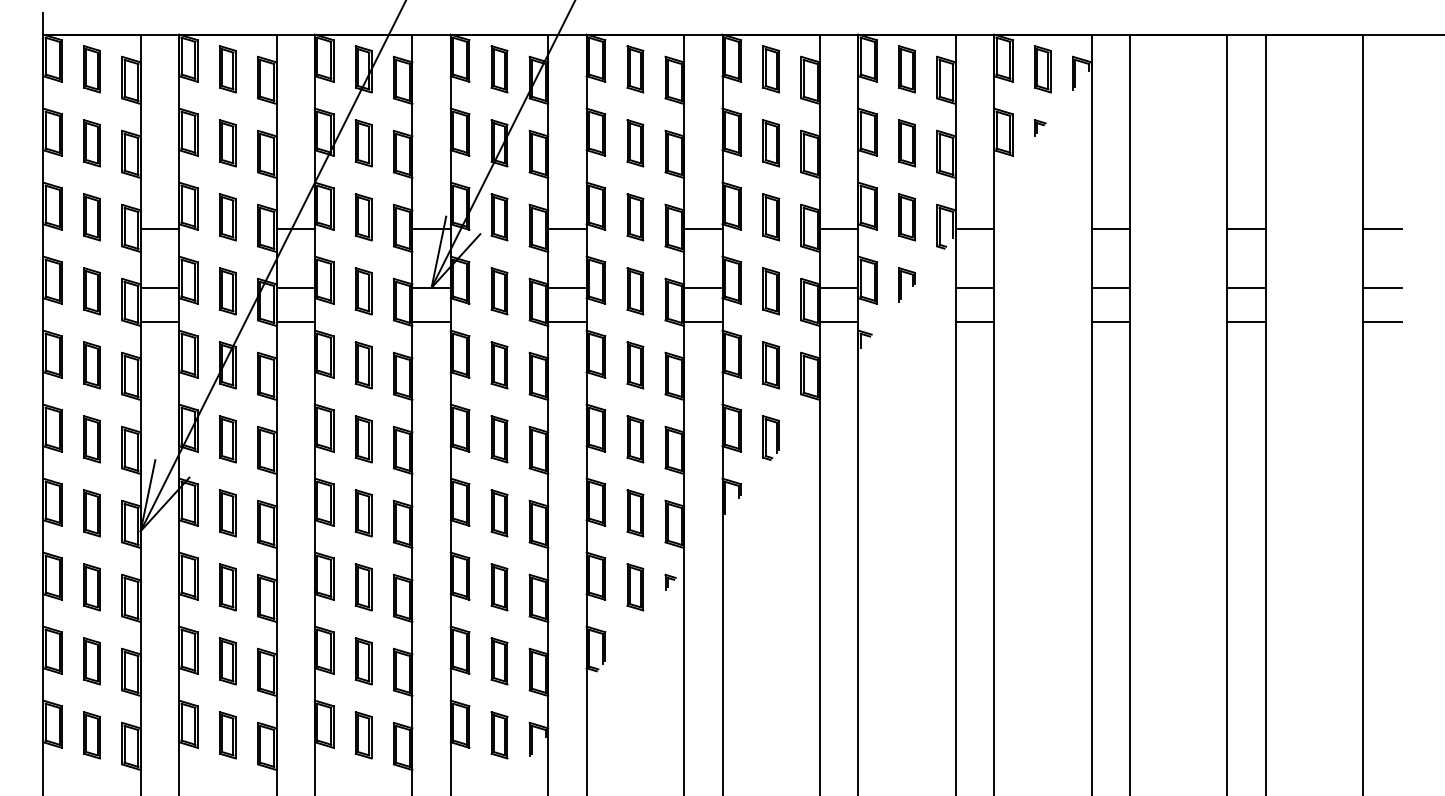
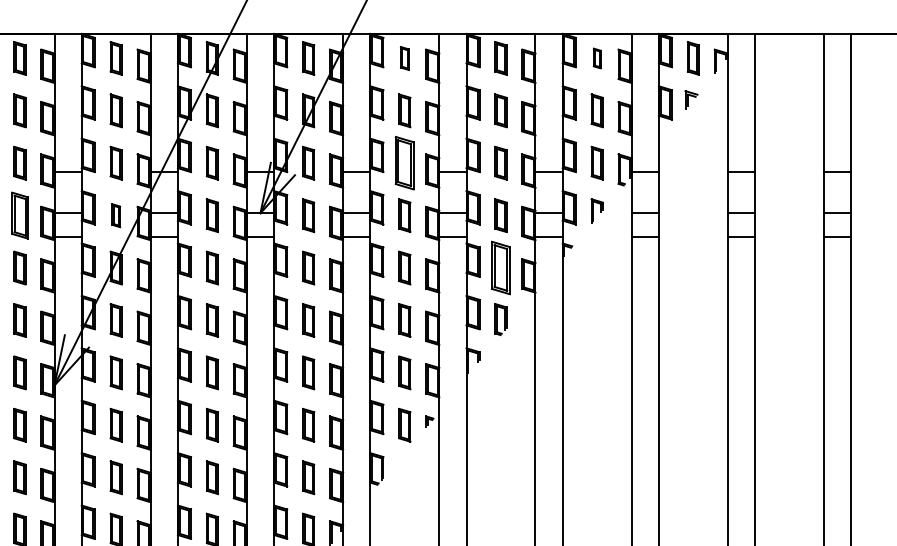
part: (635, 69) -> (404, 58), size x0.7
part: (906, 69) -> (596, 58), size x0.6
part: (1040, 127) -> (691, 99), size x1.6
part: (635, 217) -> (404, 163), size x1.6
part: (91, 291) -> (19, 215), size x1.4
part: (227, 291) -> (115, 215), size x0.7
part: (771, 365) -> (501, 268), size x1.6

